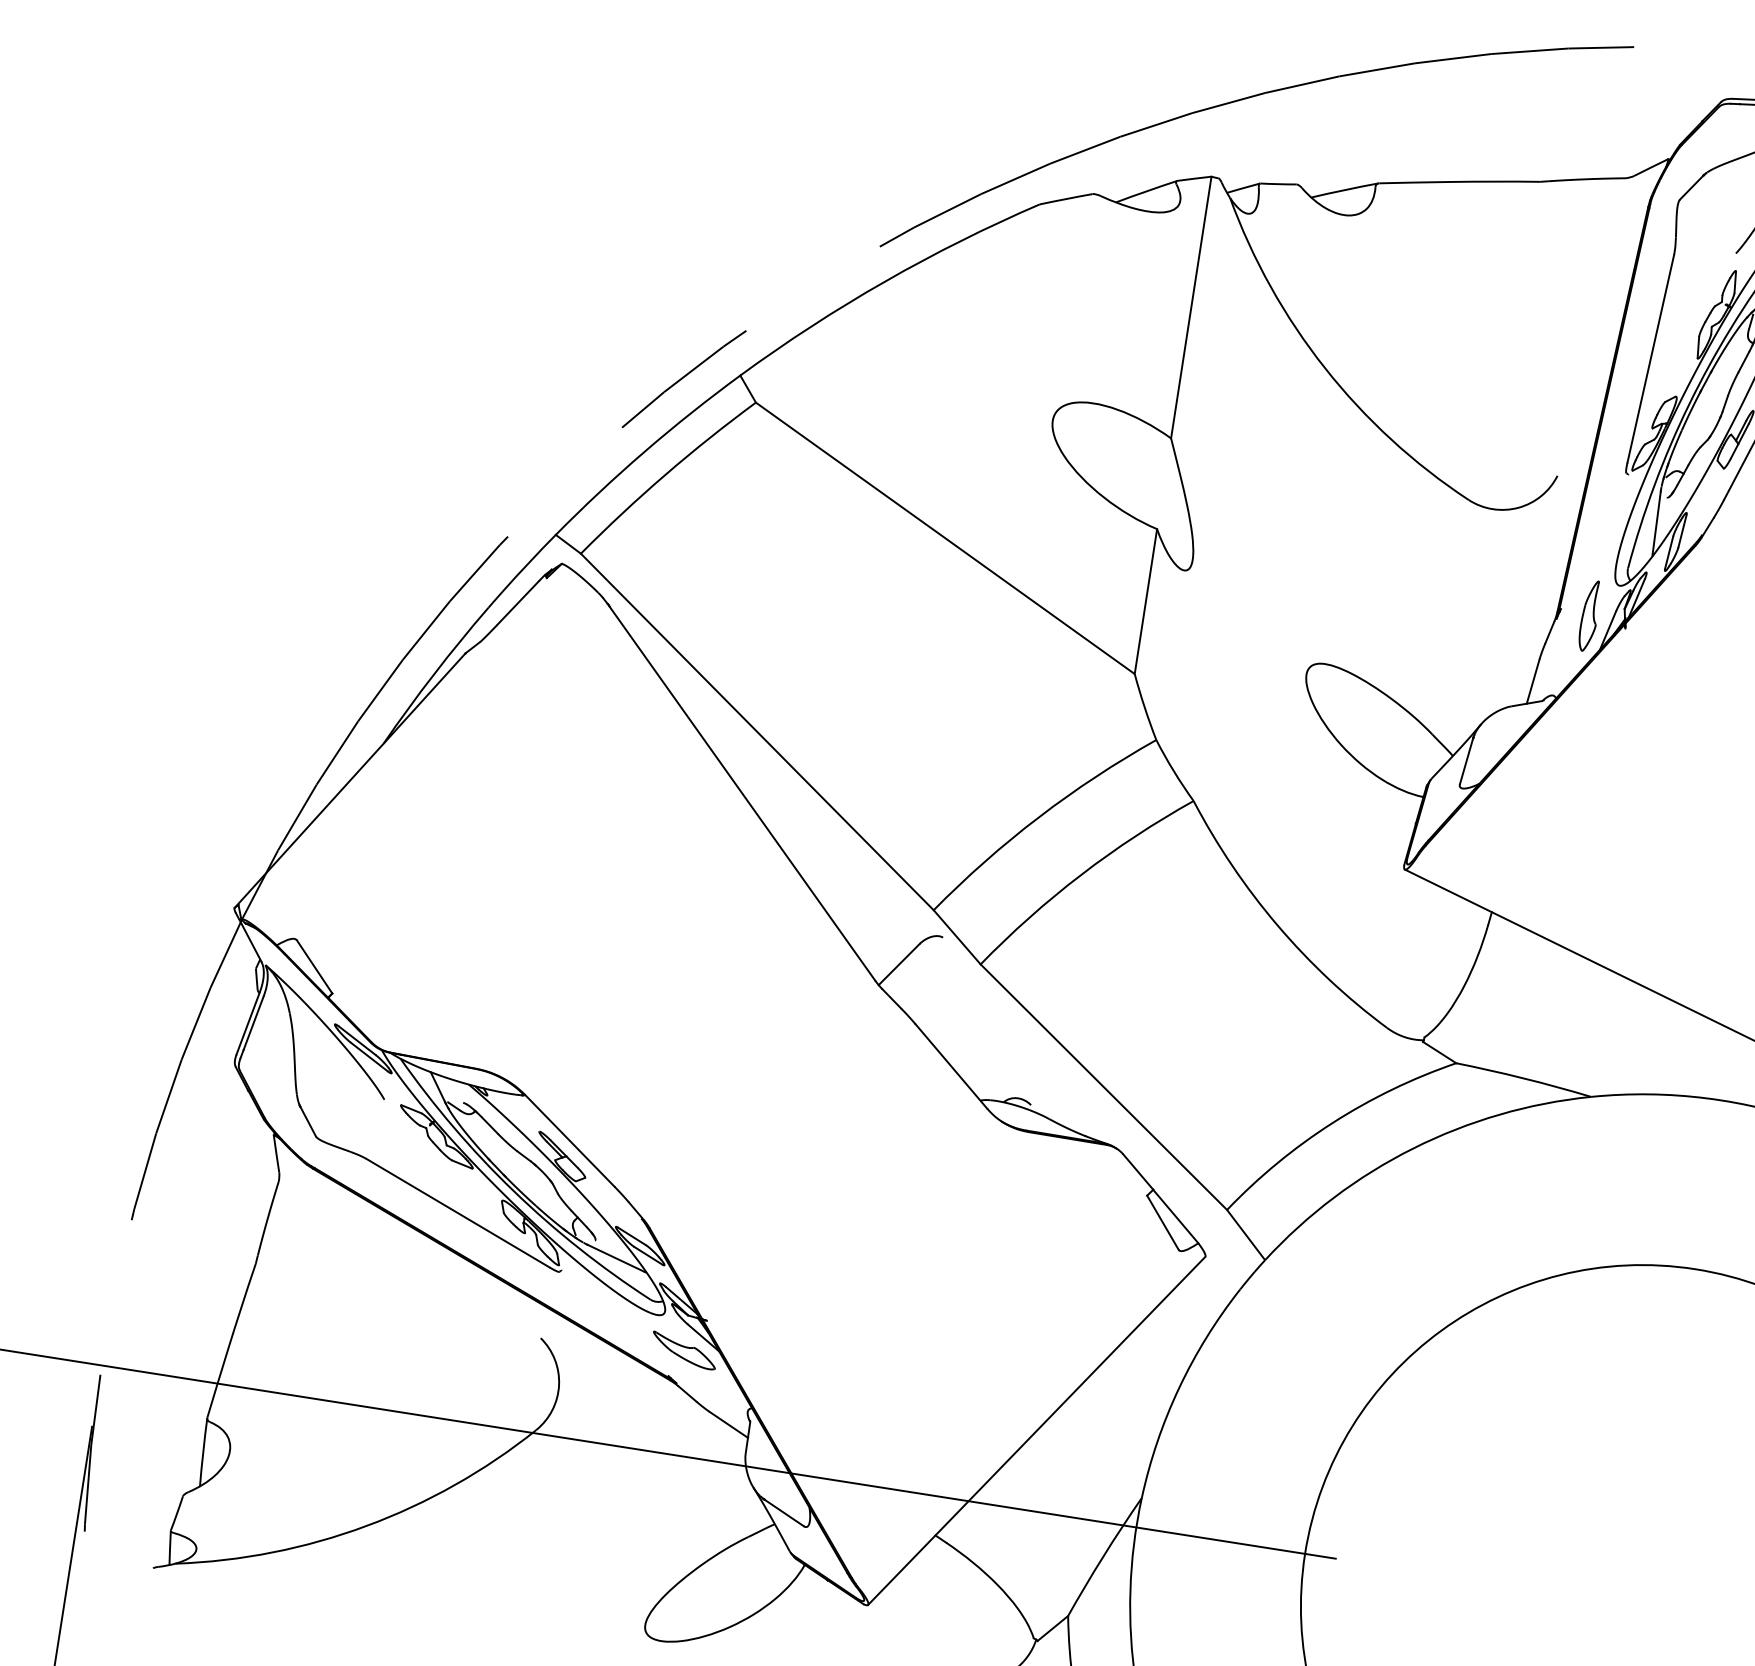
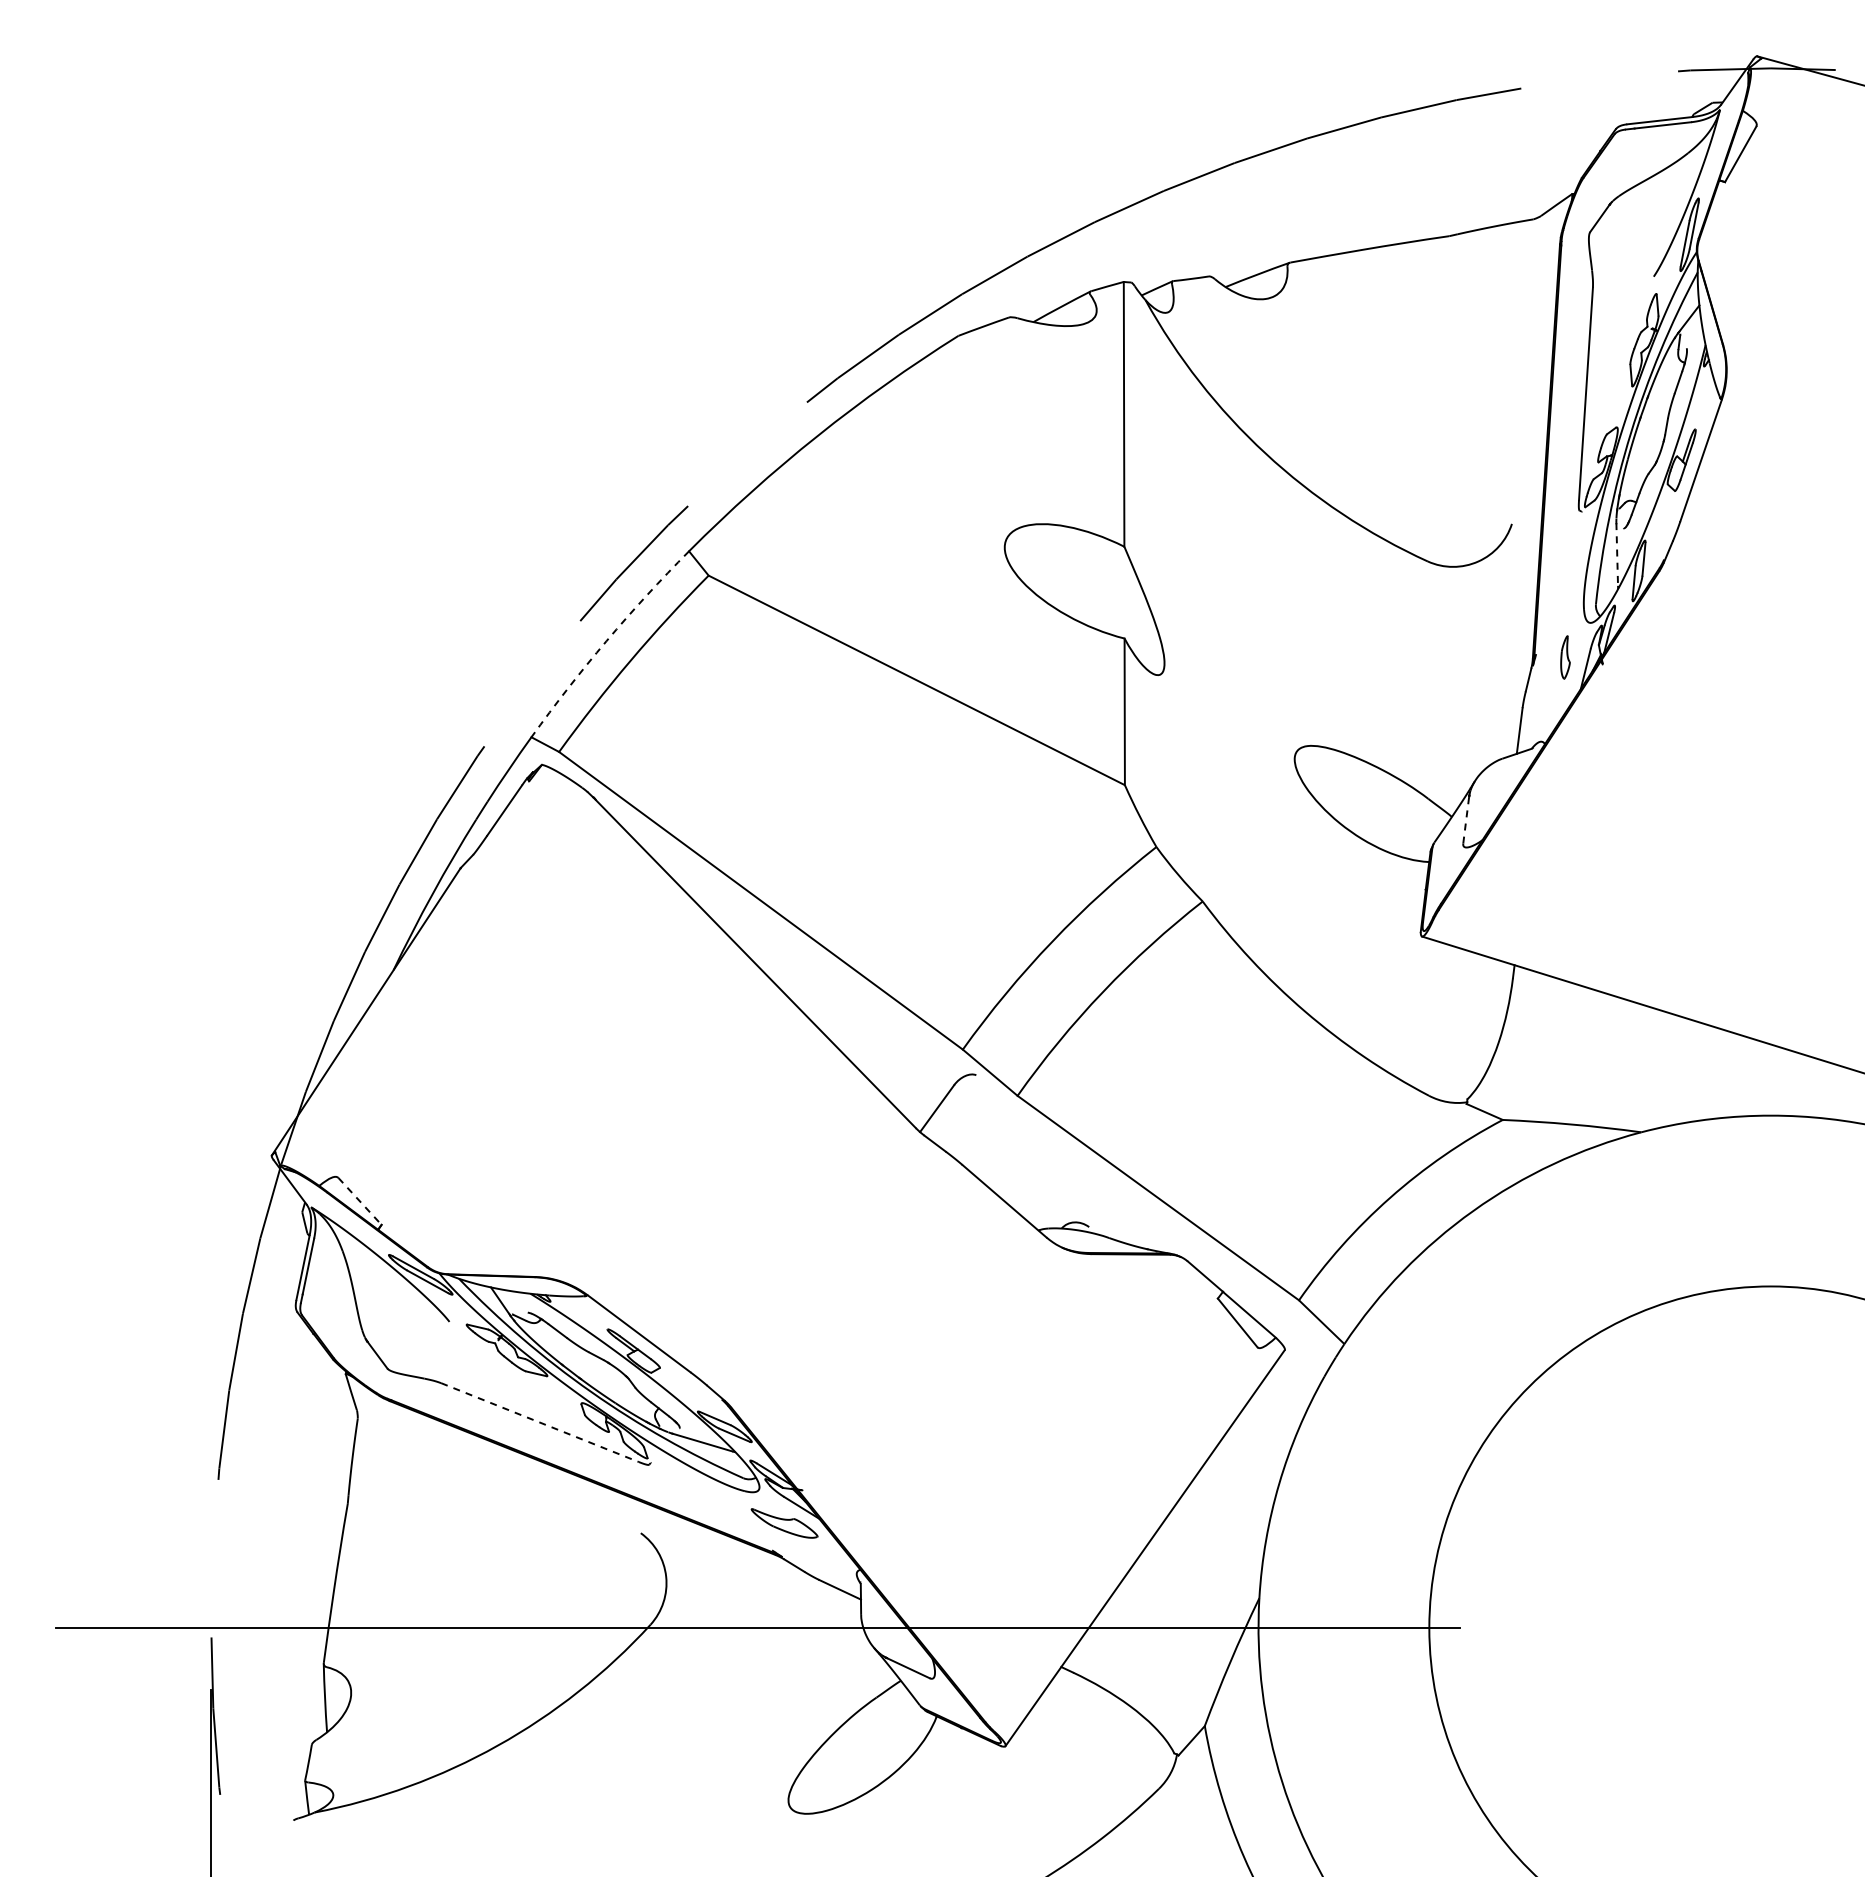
arc: (644, 451) -> (606, 641), solid -> dashed
line: (1657, 522) -> (1617, 554), solid -> dashed
part: (1589, 616) -> (1565, 657), size x0.6
line: (1466, 761) -> (1466, 820), solid -> dashed
line: (315, 967) -> (360, 1201), solid -> dashed
line: (458, 1213) -> (540, 1422), solid -> dashed

